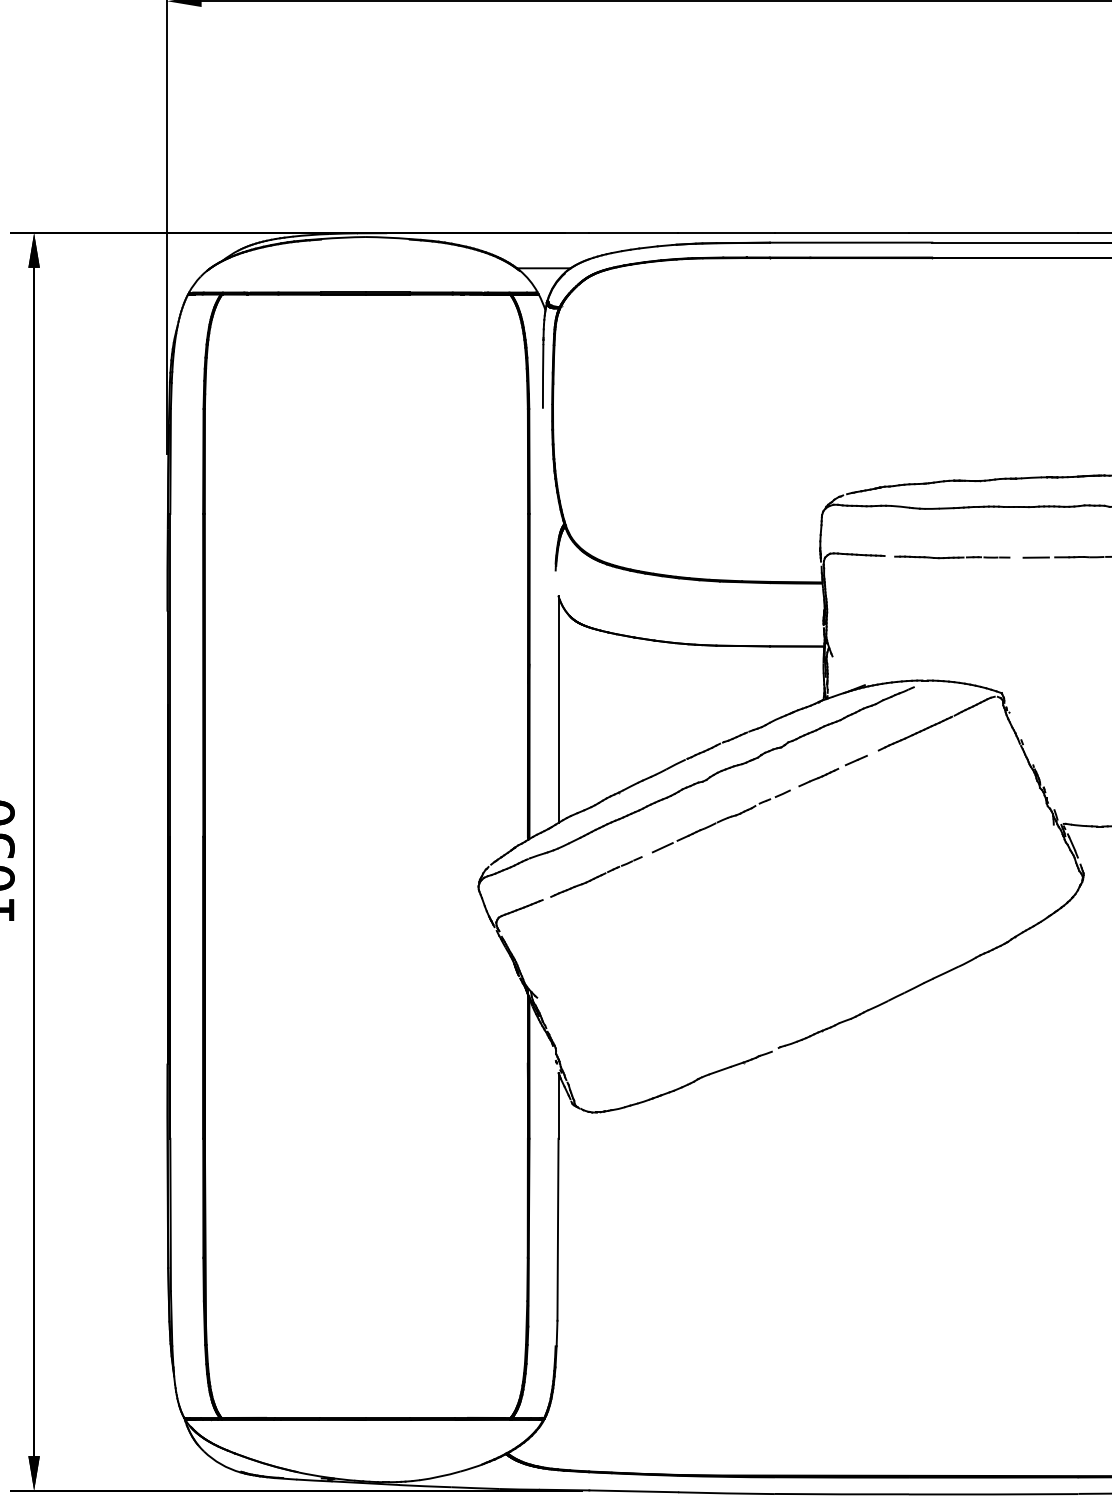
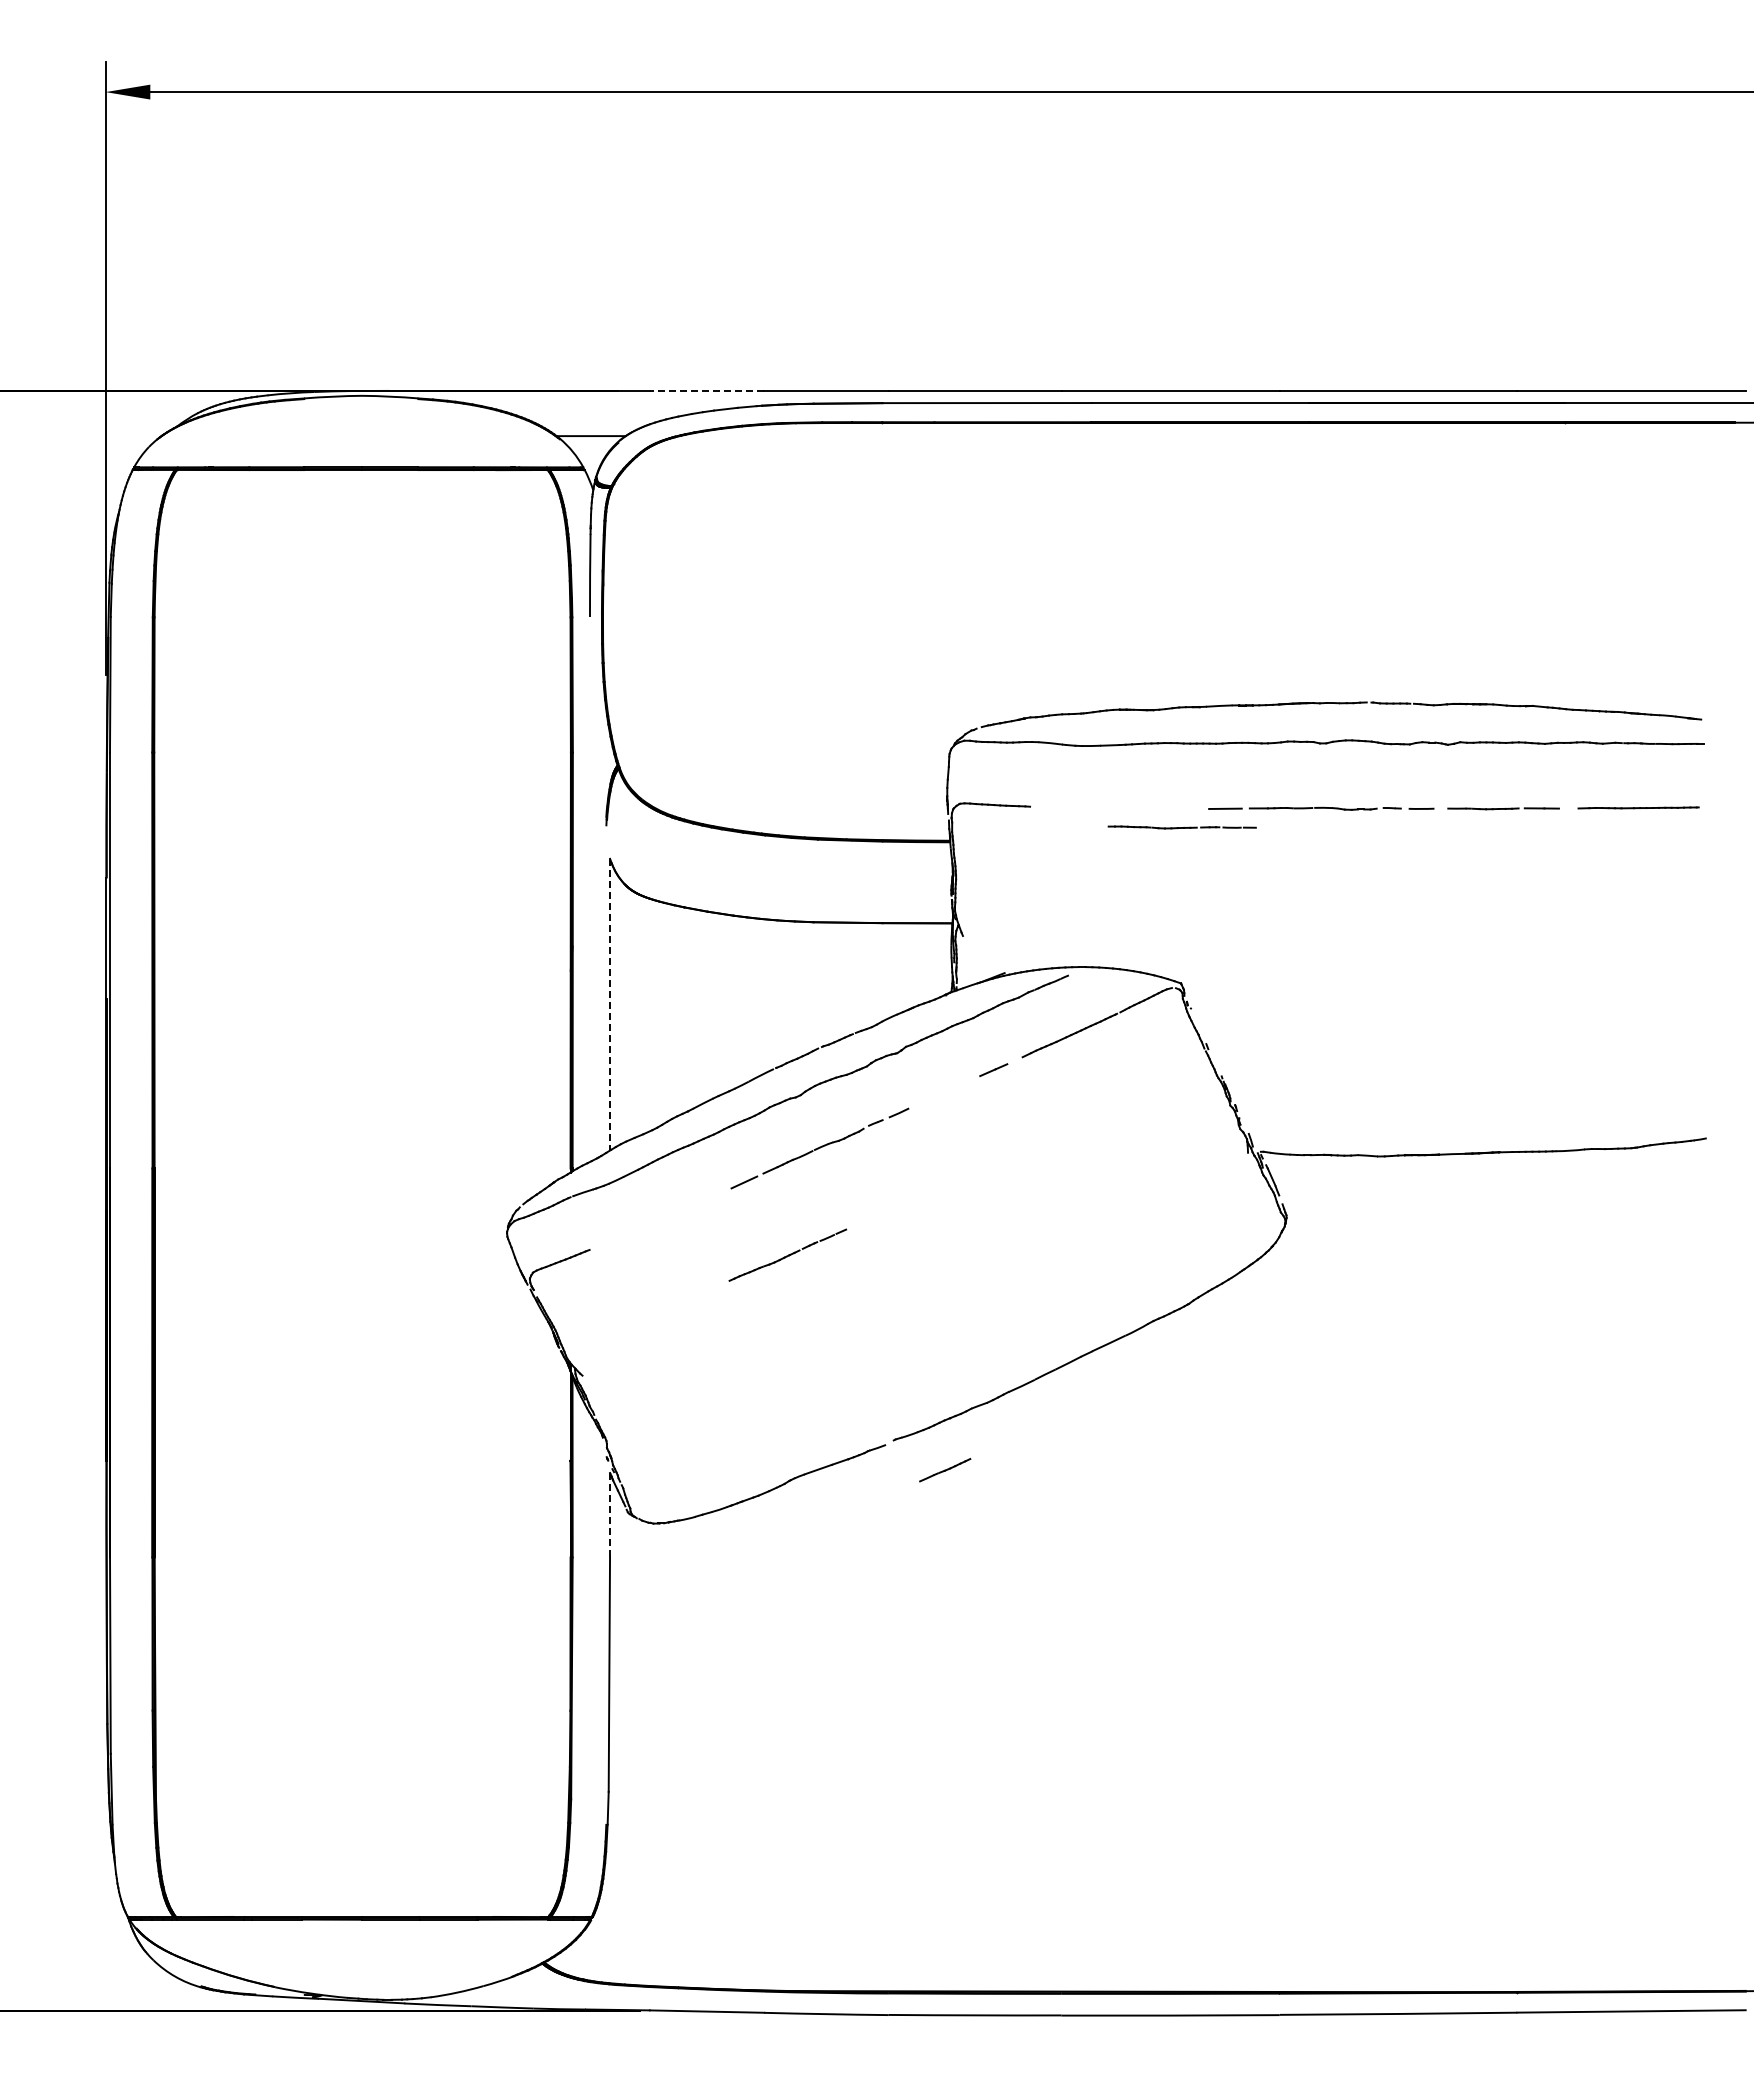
line: (633, 232) -> (706, 390), solid -> dashed
part: (951, 557) -> (1181, 827), moved
line: (558, 709) -> (610, 1004), solid -> dashed
line: (818, 777) -> (945, 1470), moved
part: (596, 876) -> (787, 1254), moved
line: (558, 1106) -> (610, 1515), solid -> dashed

